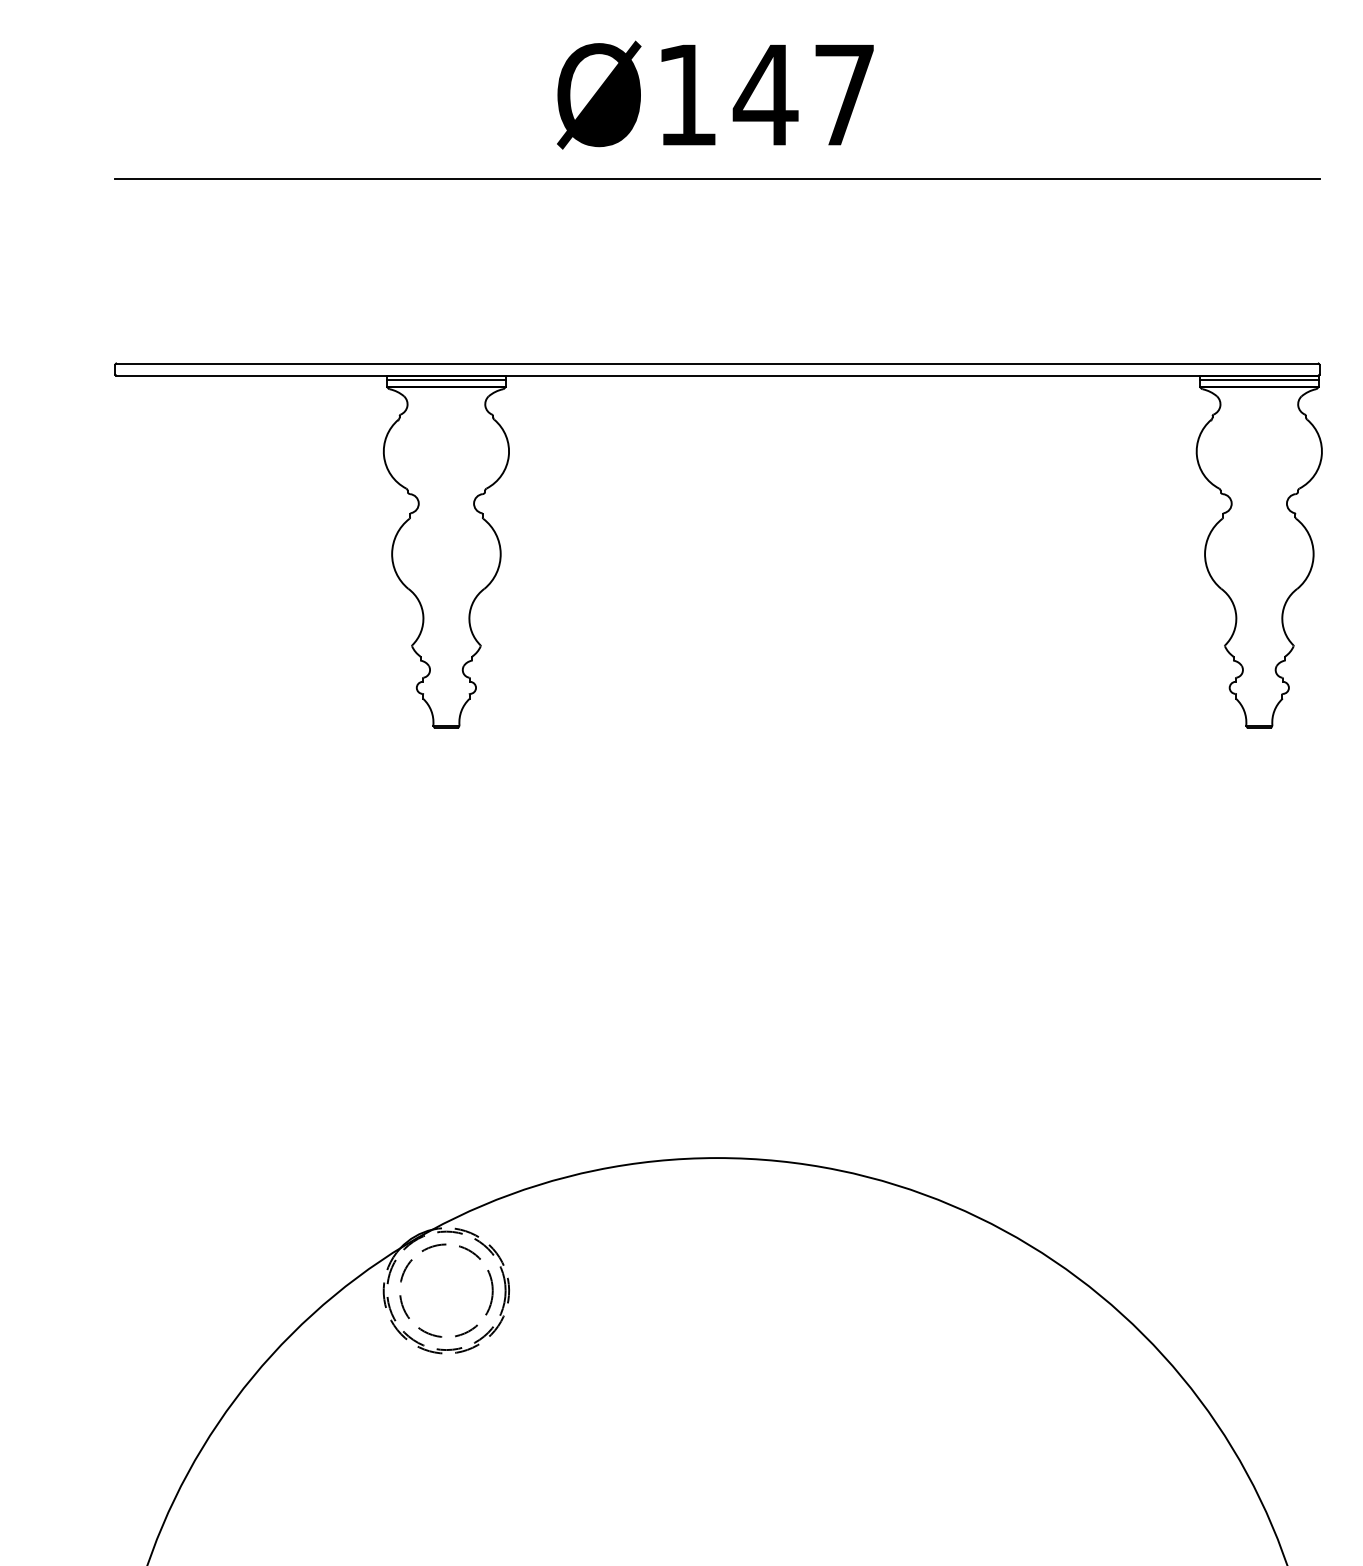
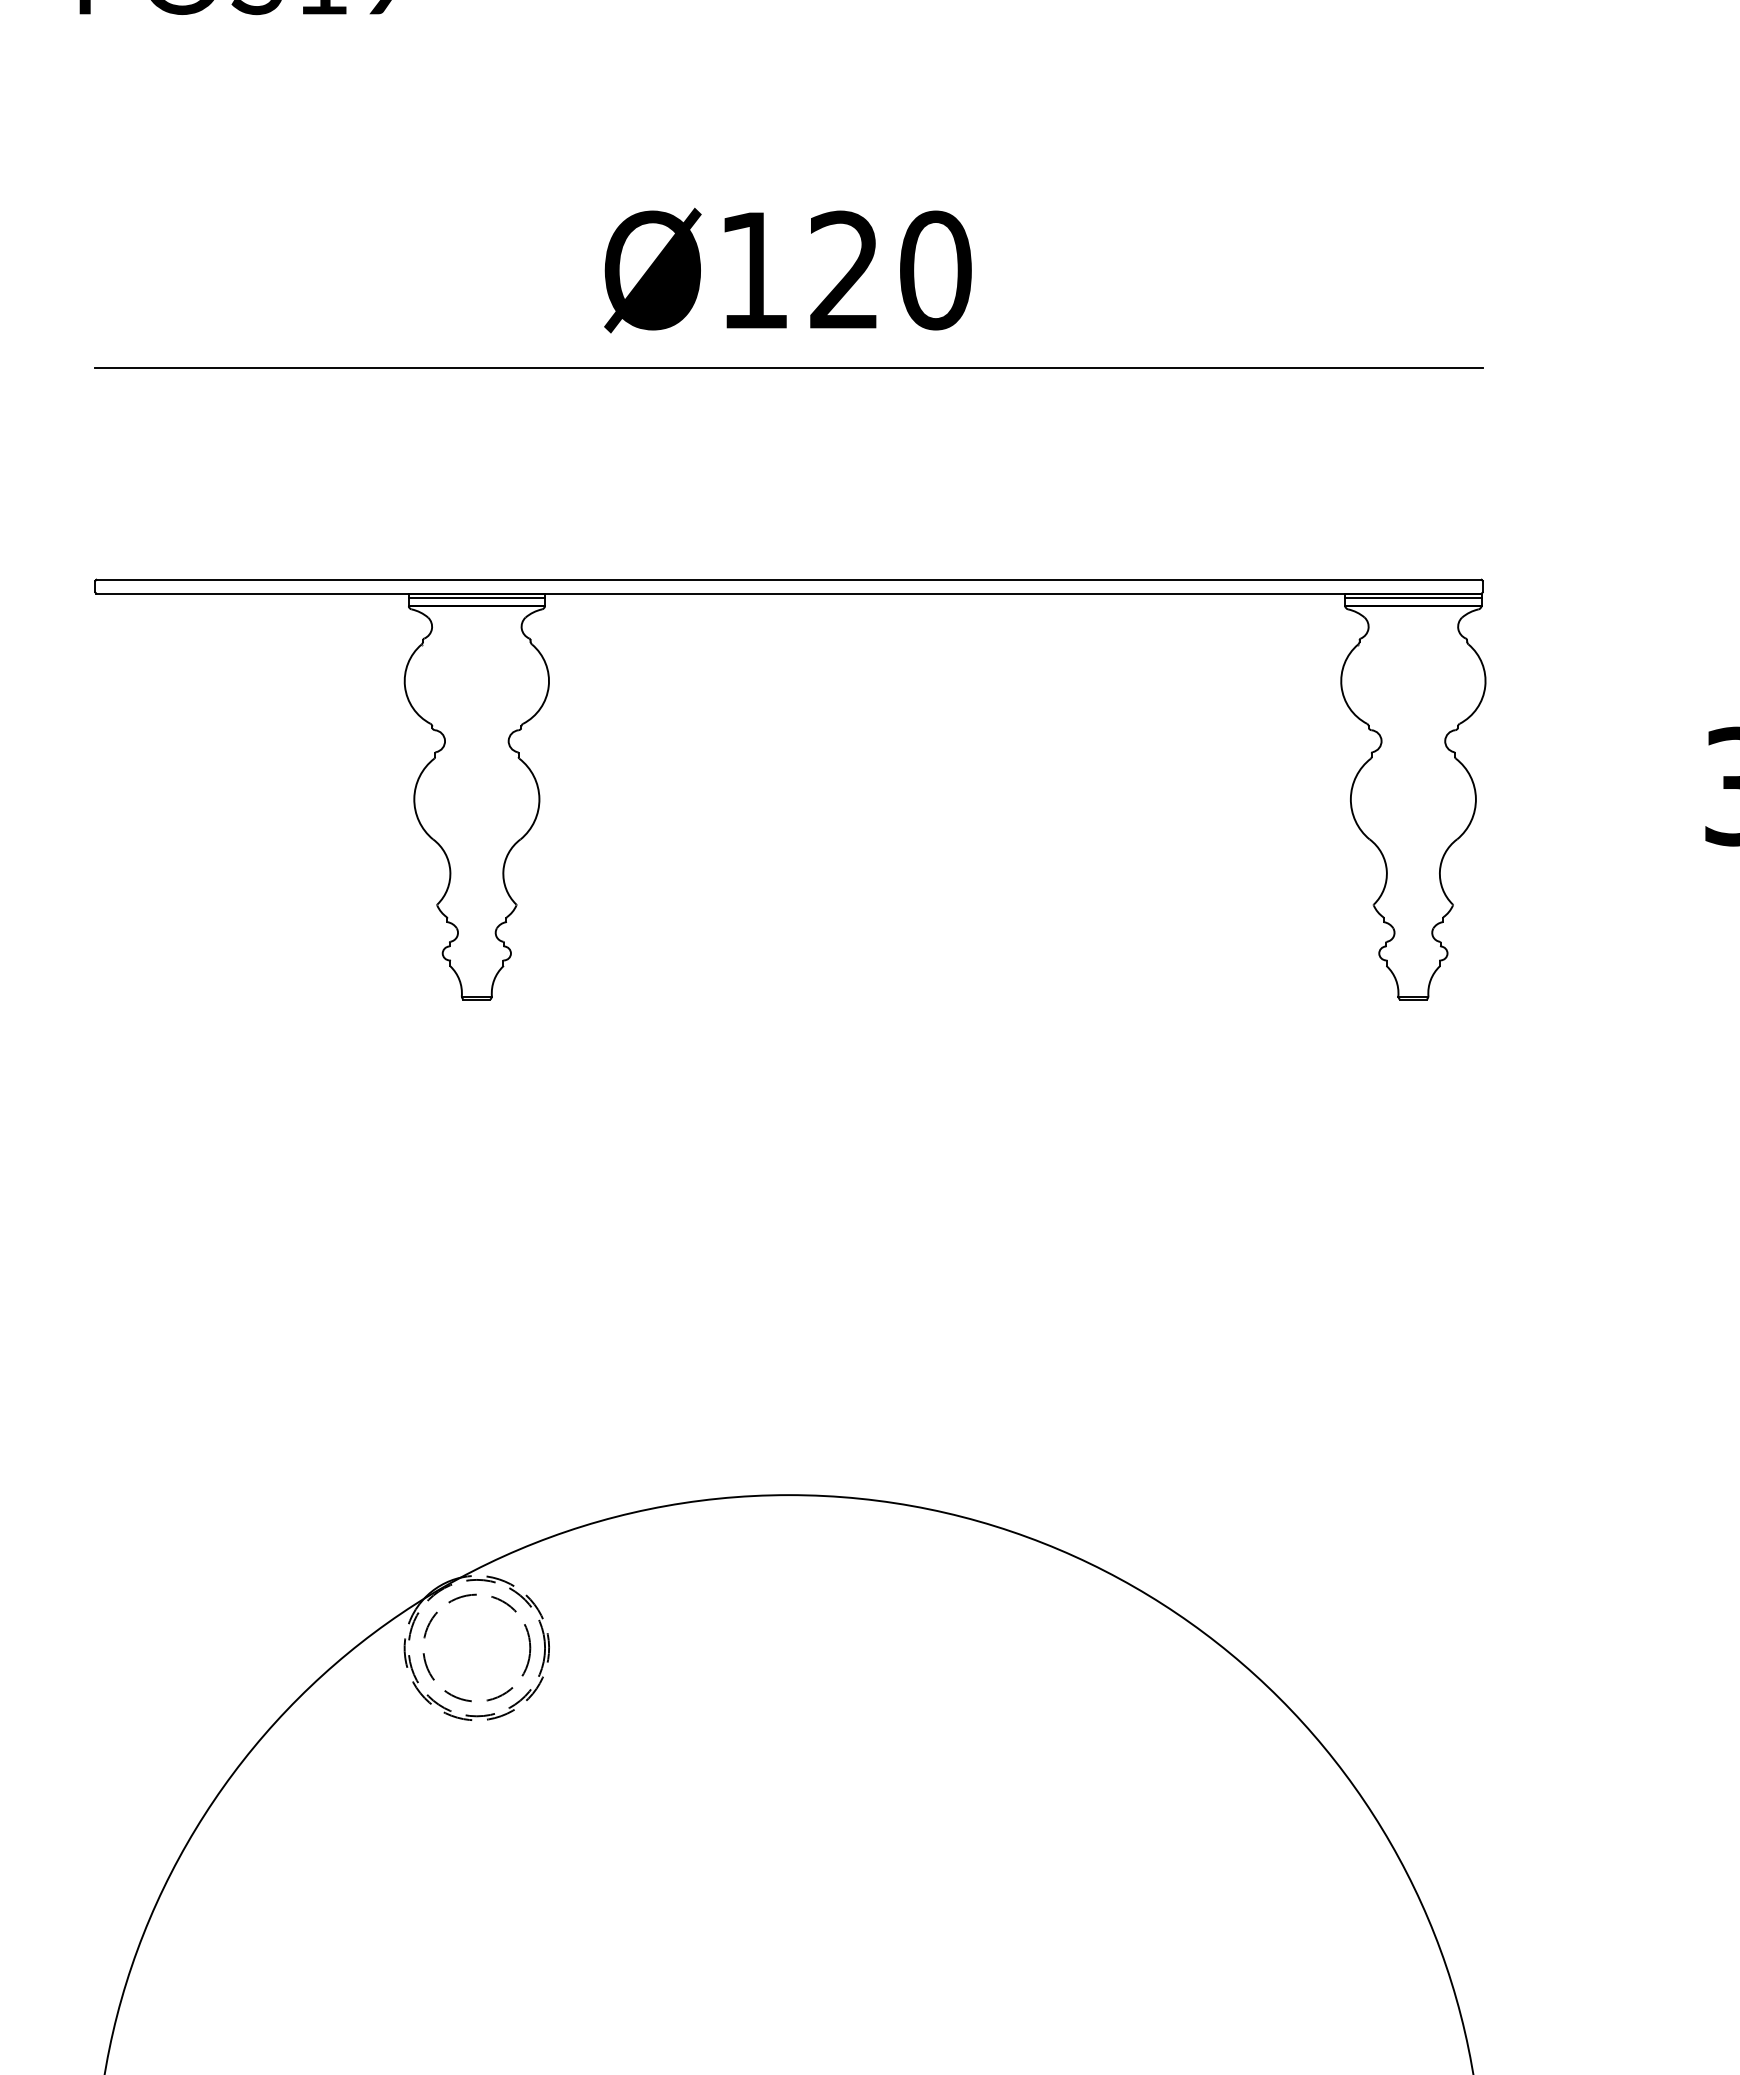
text: (803, 95) -> (888, 270), Ø147 -> Ø120

